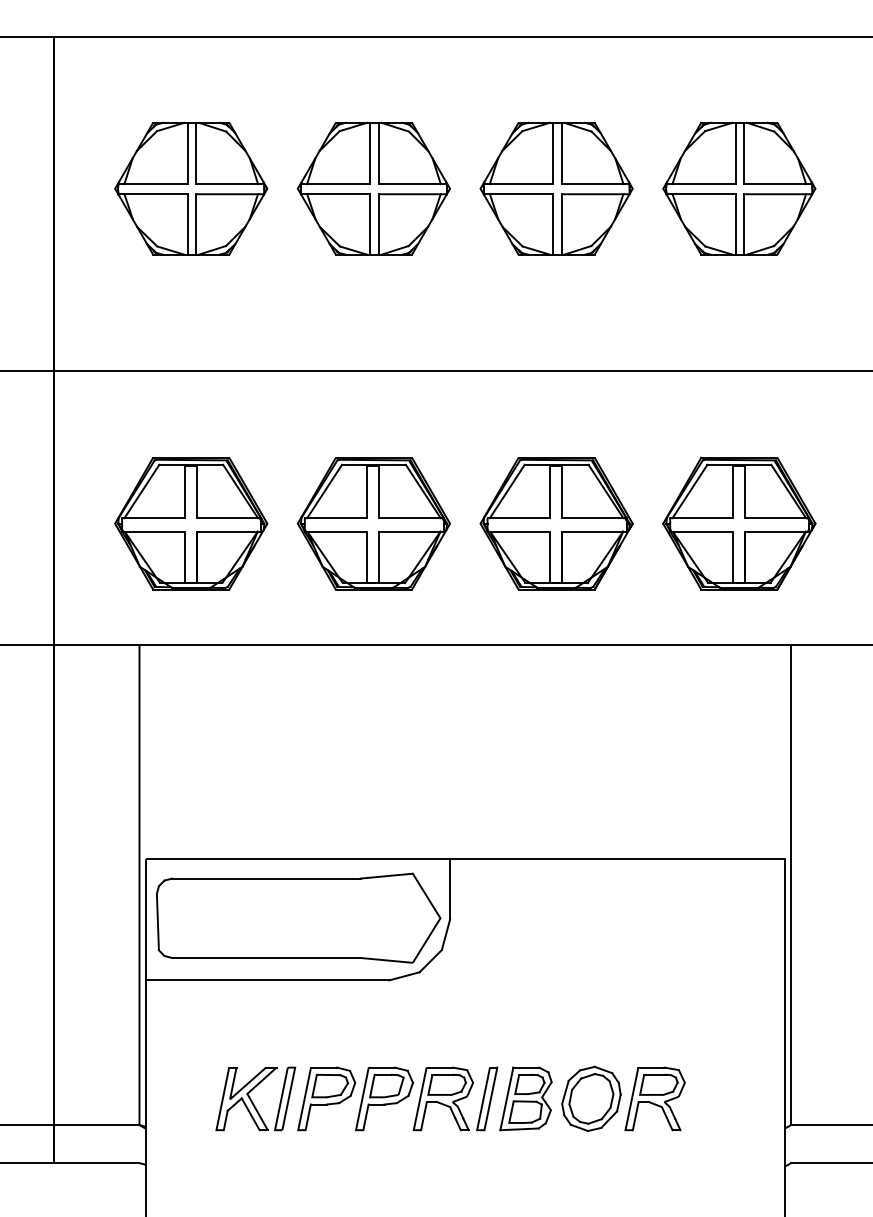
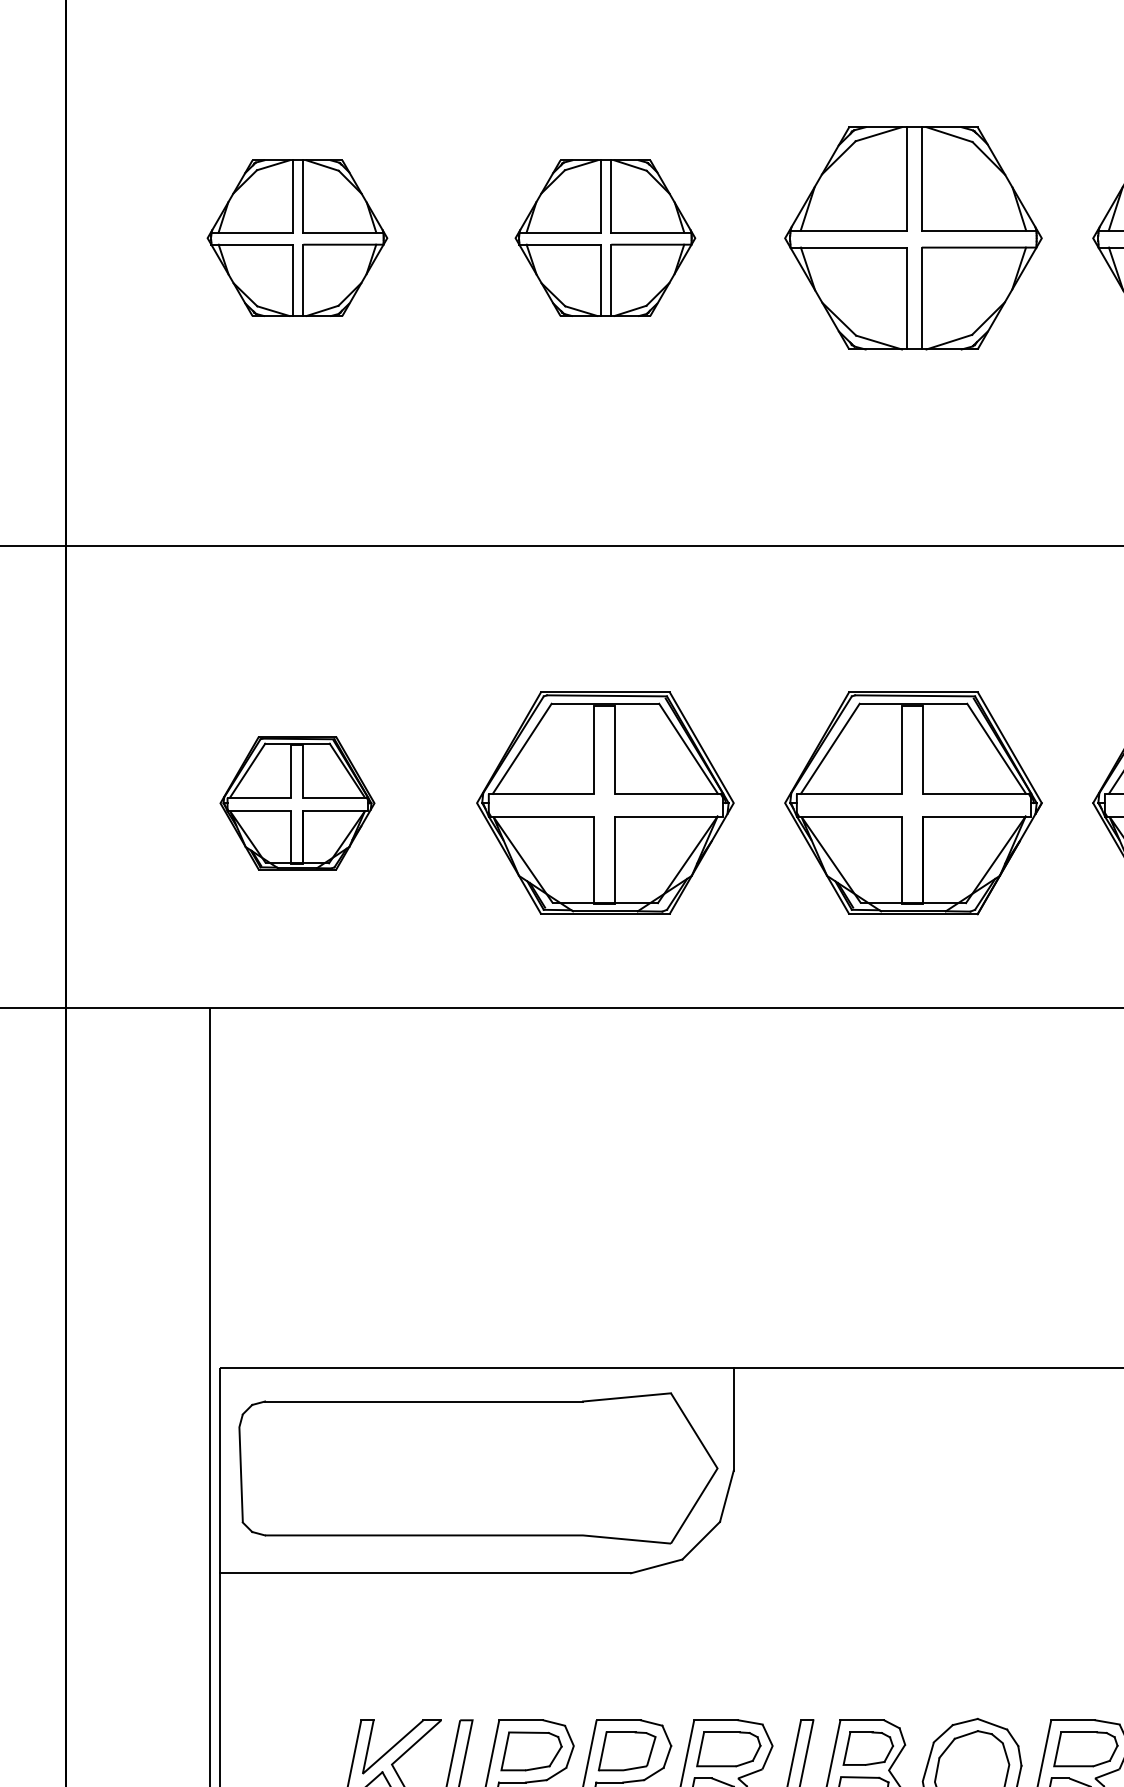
part: (191, 188) -> (297, 237), size x0.7
part: (373, 188) -> (604, 237), size x0.7
part: (191, 523) -> (297, 802), size x0.6

